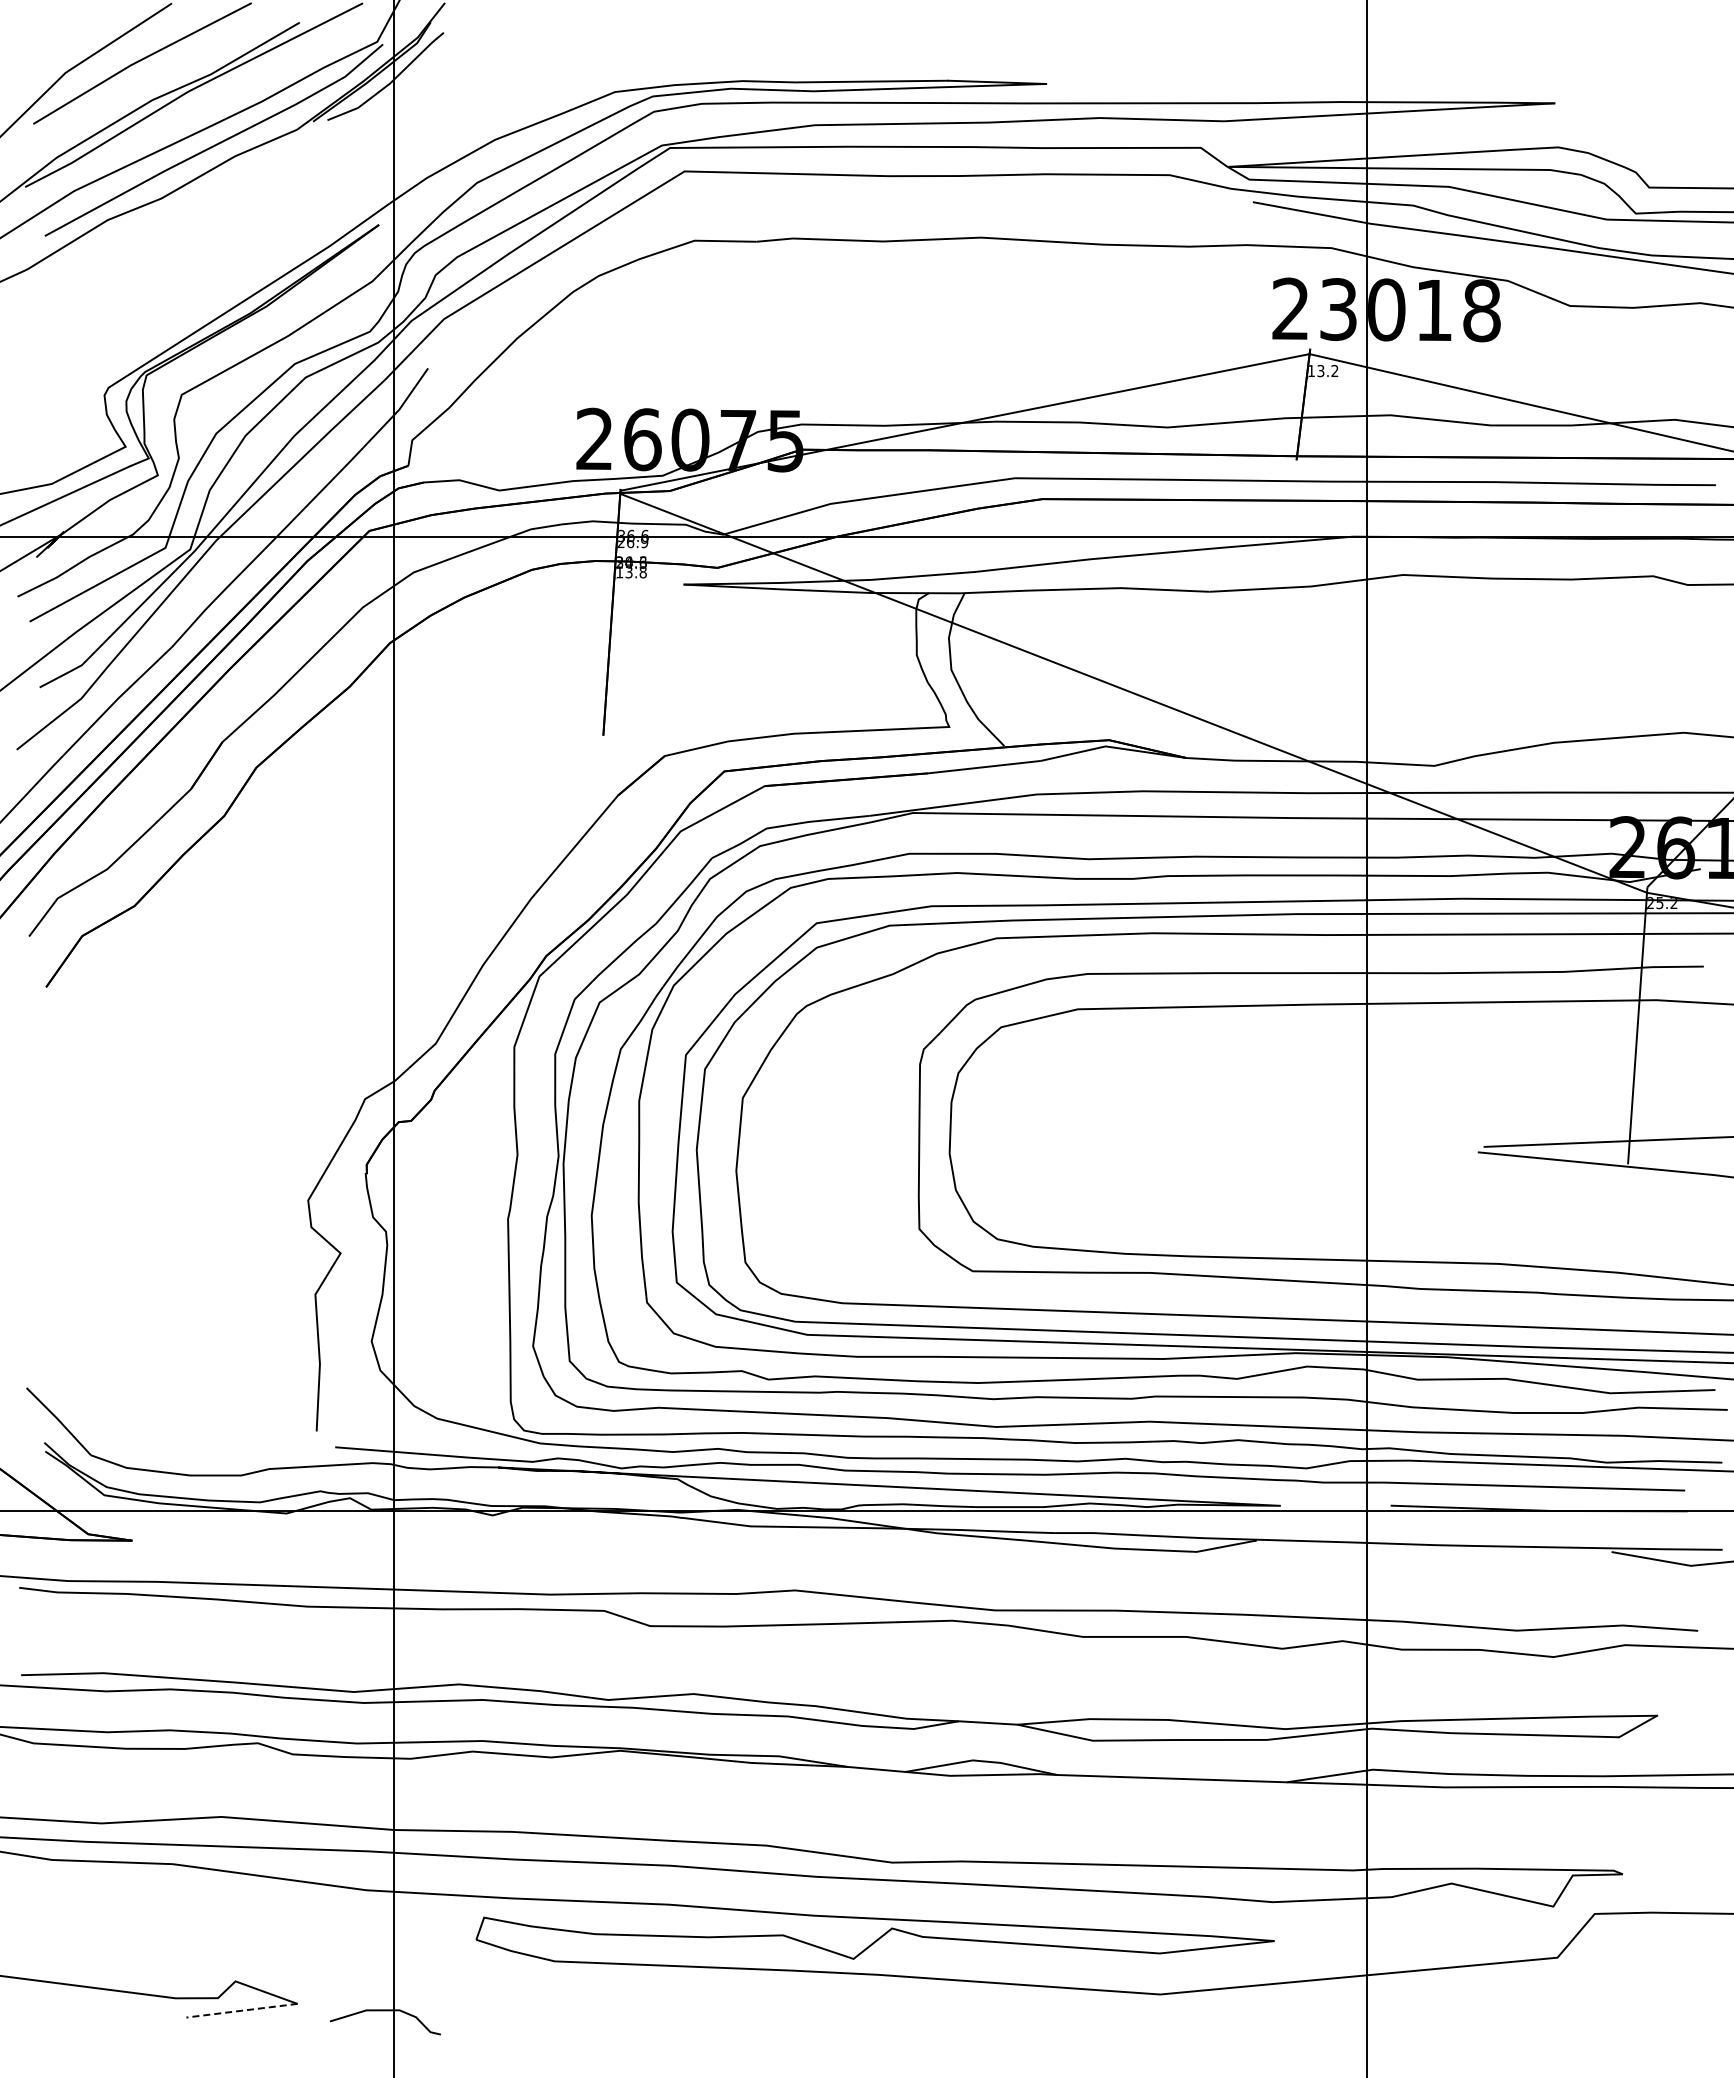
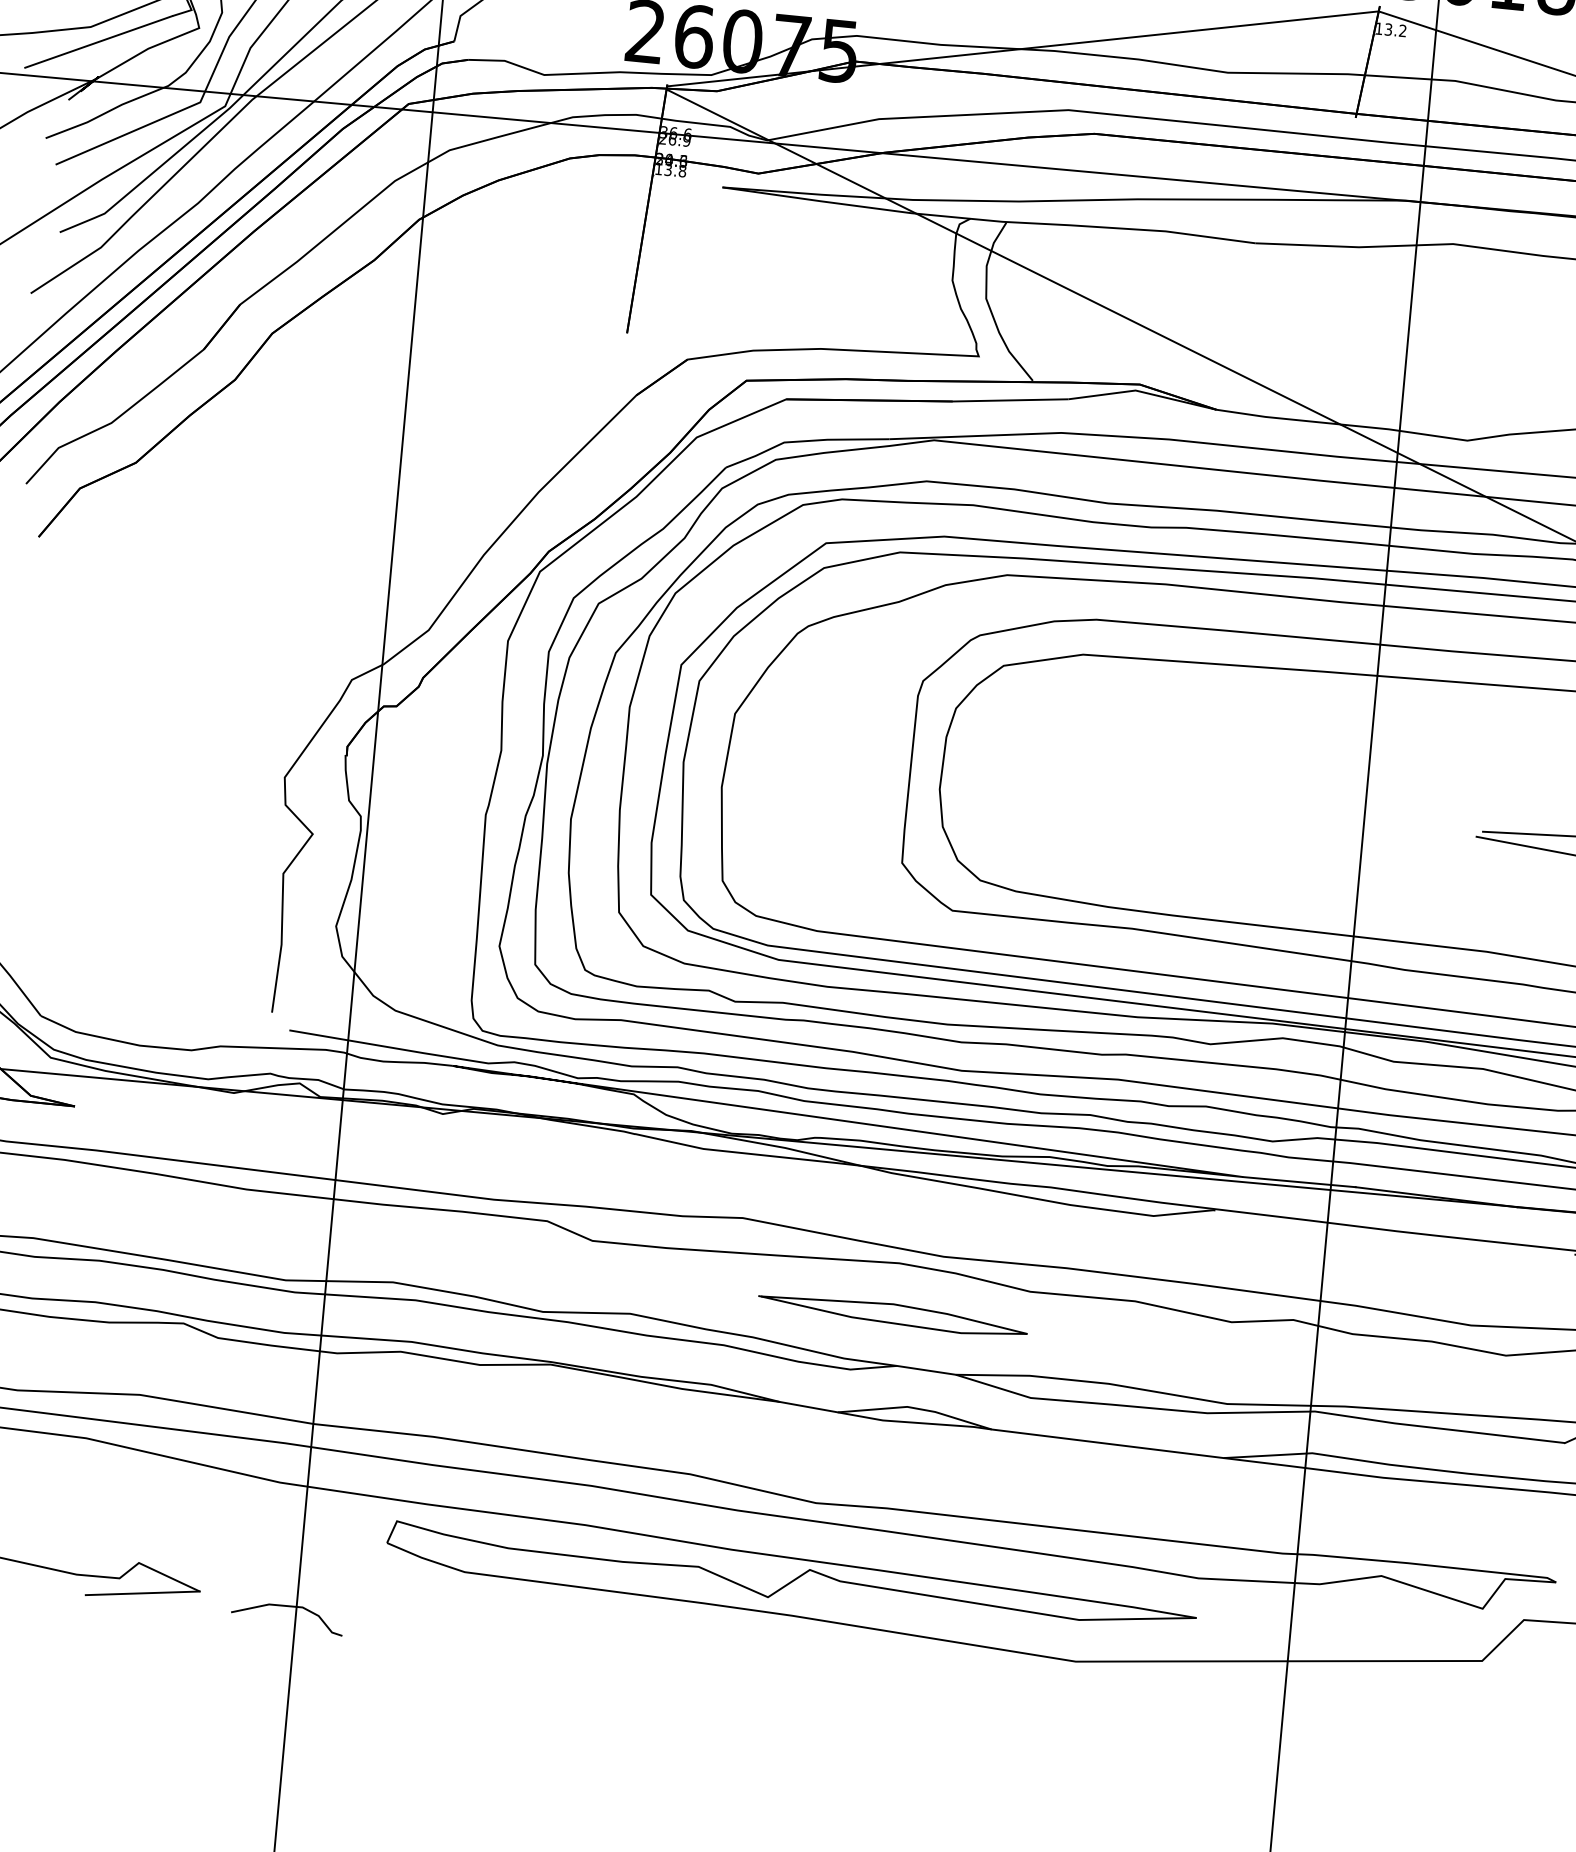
line: (1335, 1505) -> (1298, 1181), added
part: (950, 1672) -> (892, 1315), added
line: (241, 2010) -> (142, 1593), dashed -> solid

